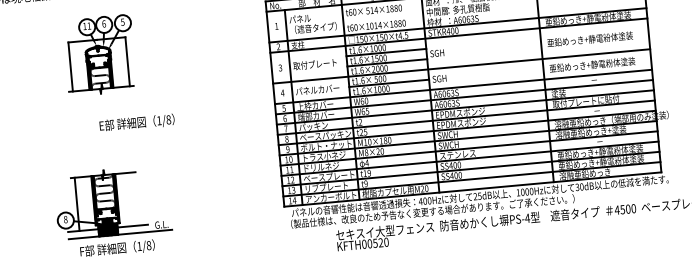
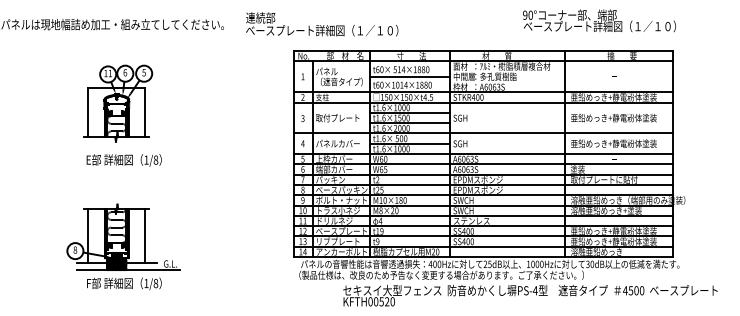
line: (382, 16) -> (409, 76), added
part: (100, 55) -> (118, 103), moved
text: (136, 123) -> (123, 160), moved
line: (134, 198) -> (145, 235), added

